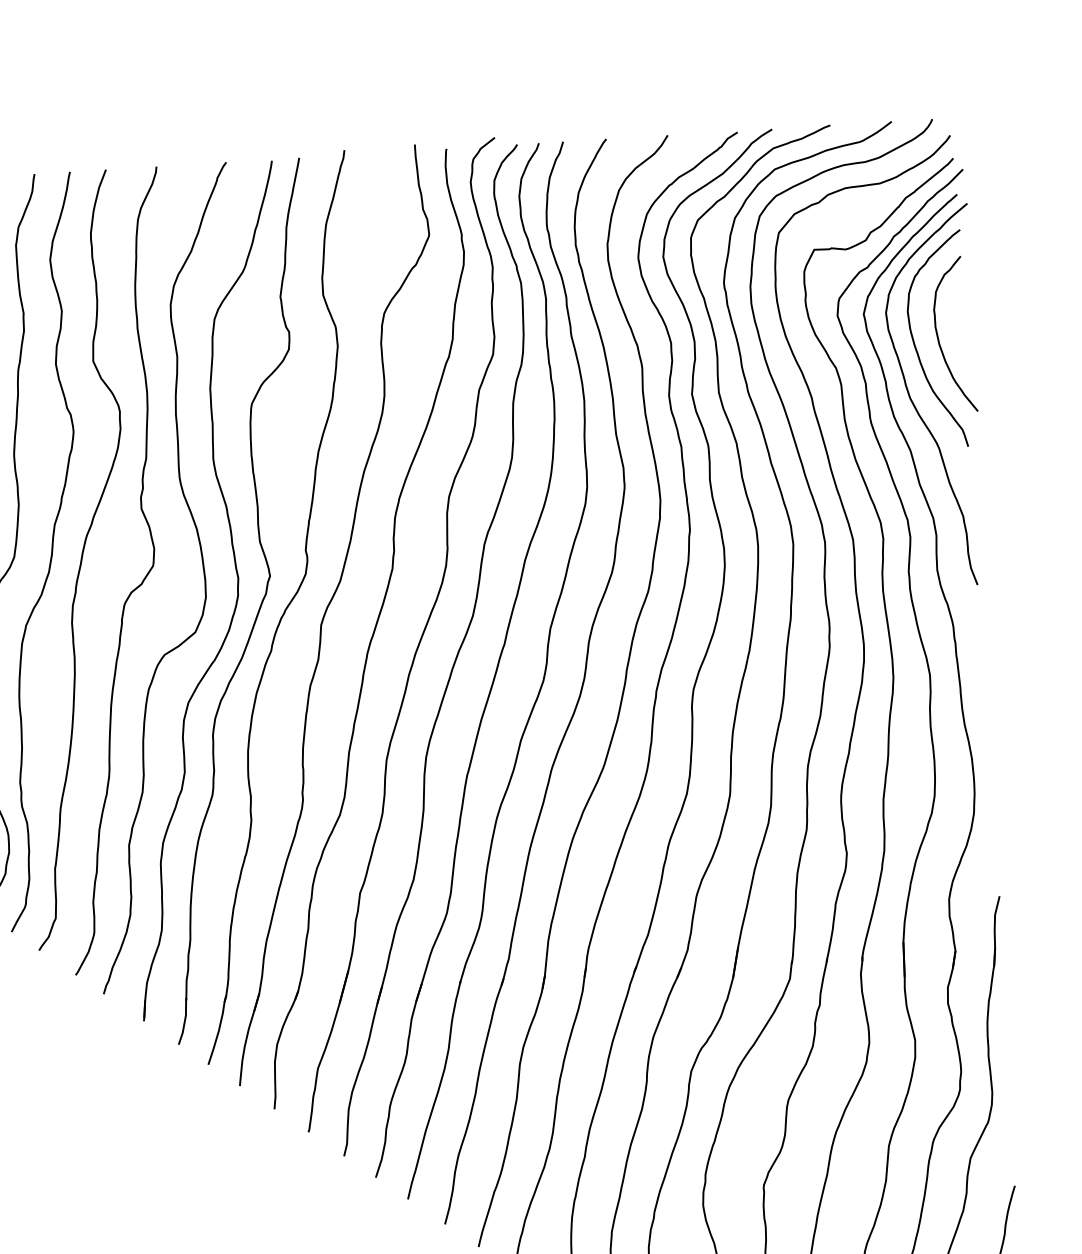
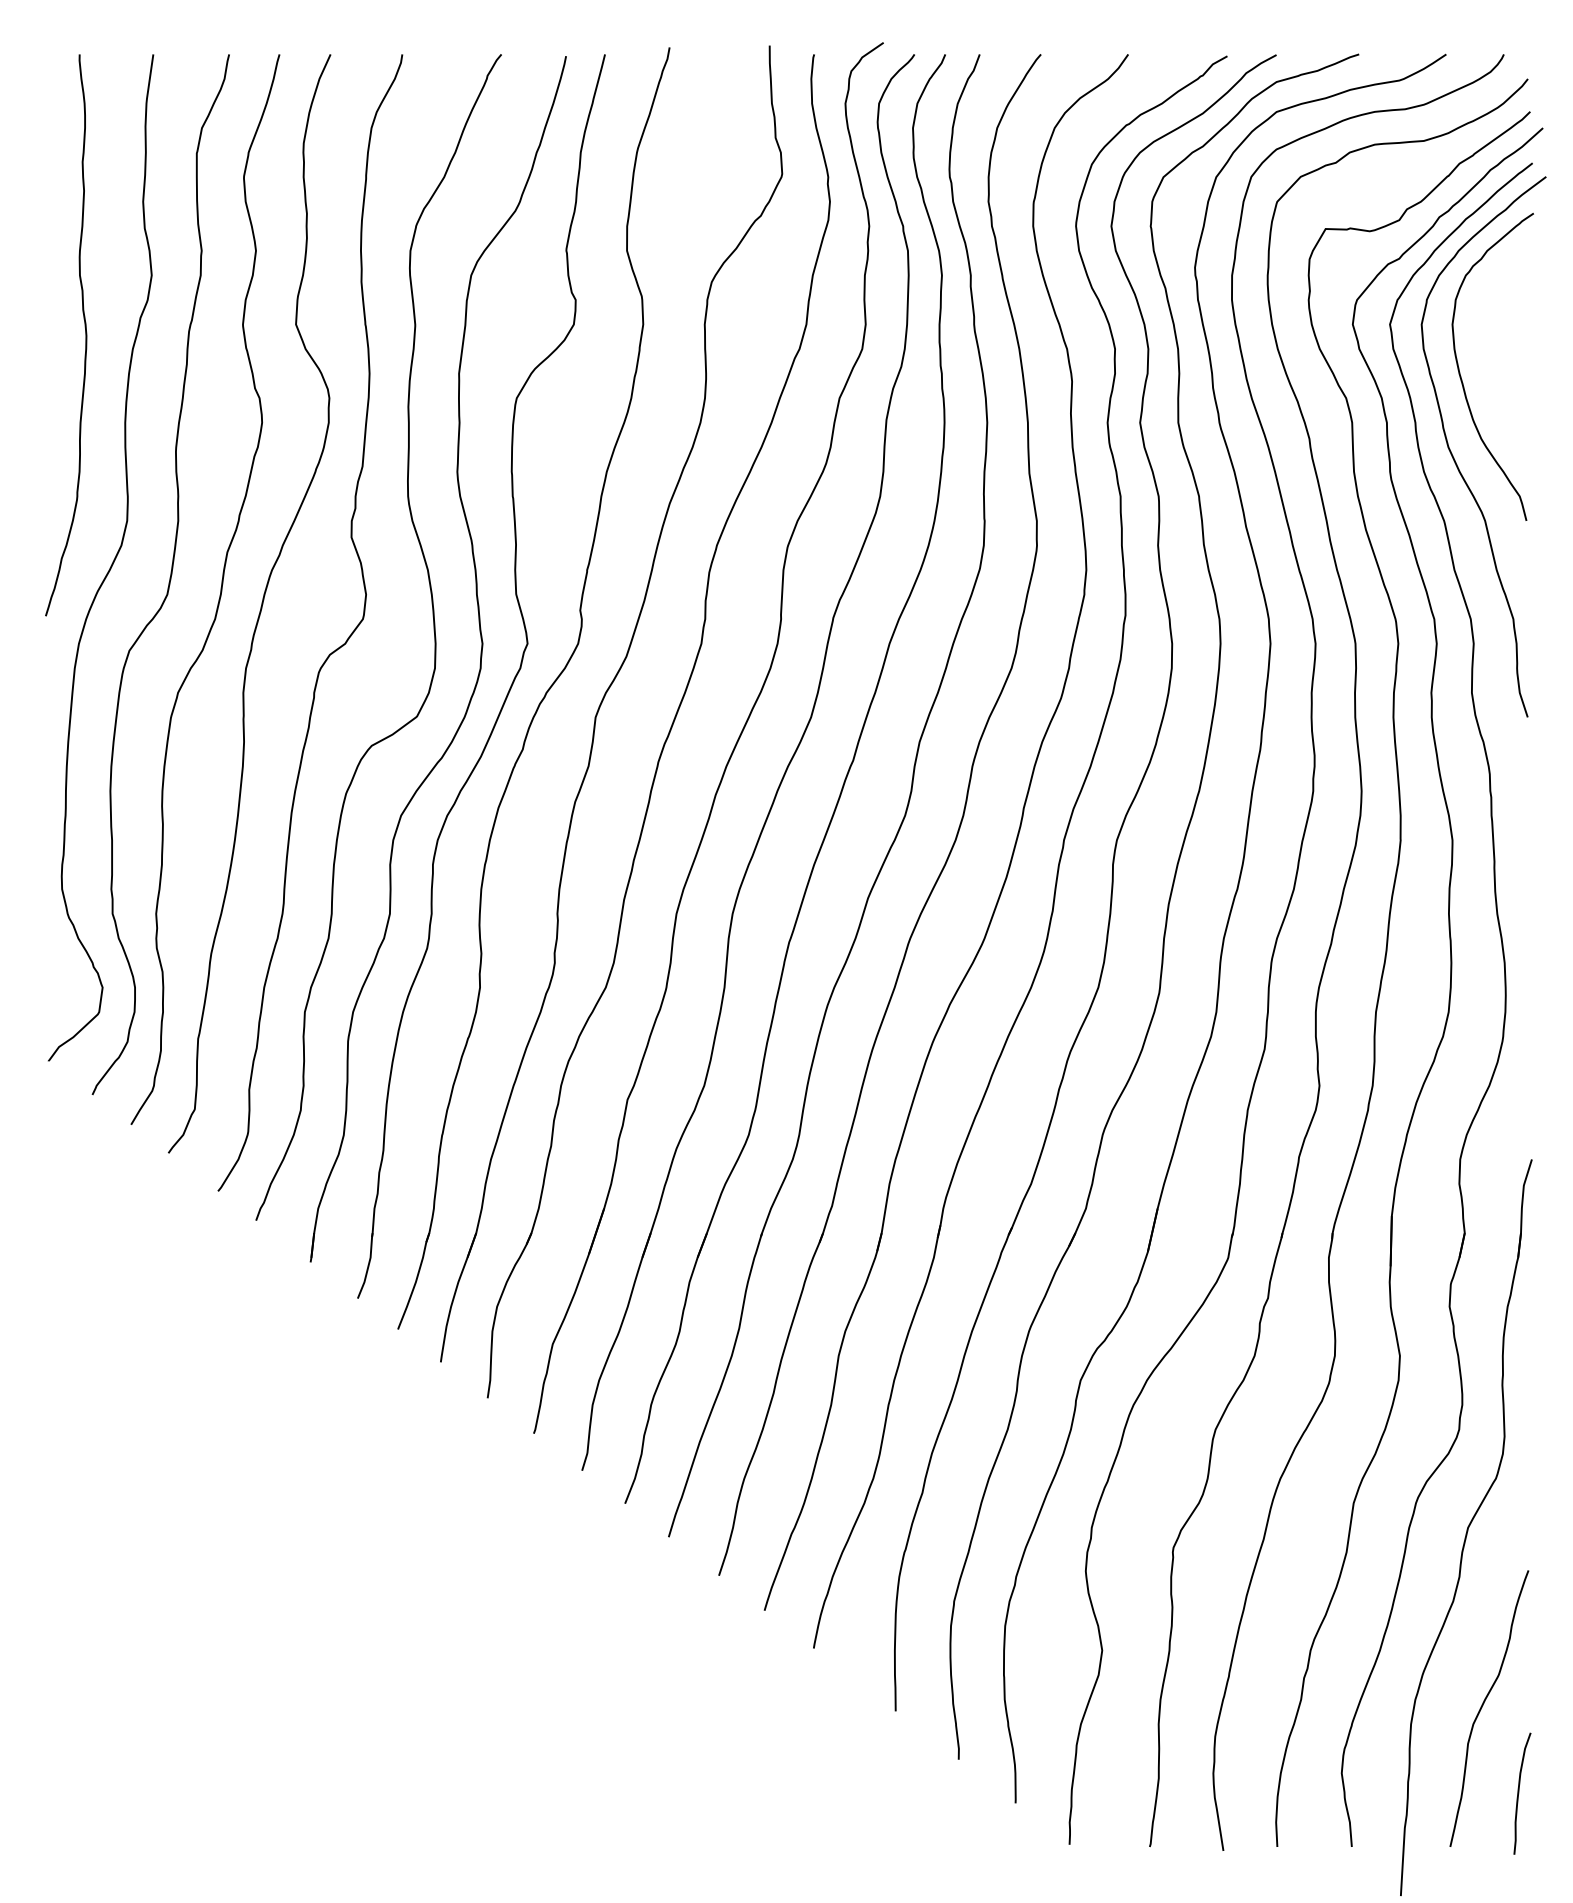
curve: (939, 339) -> (1494, 366), removed

